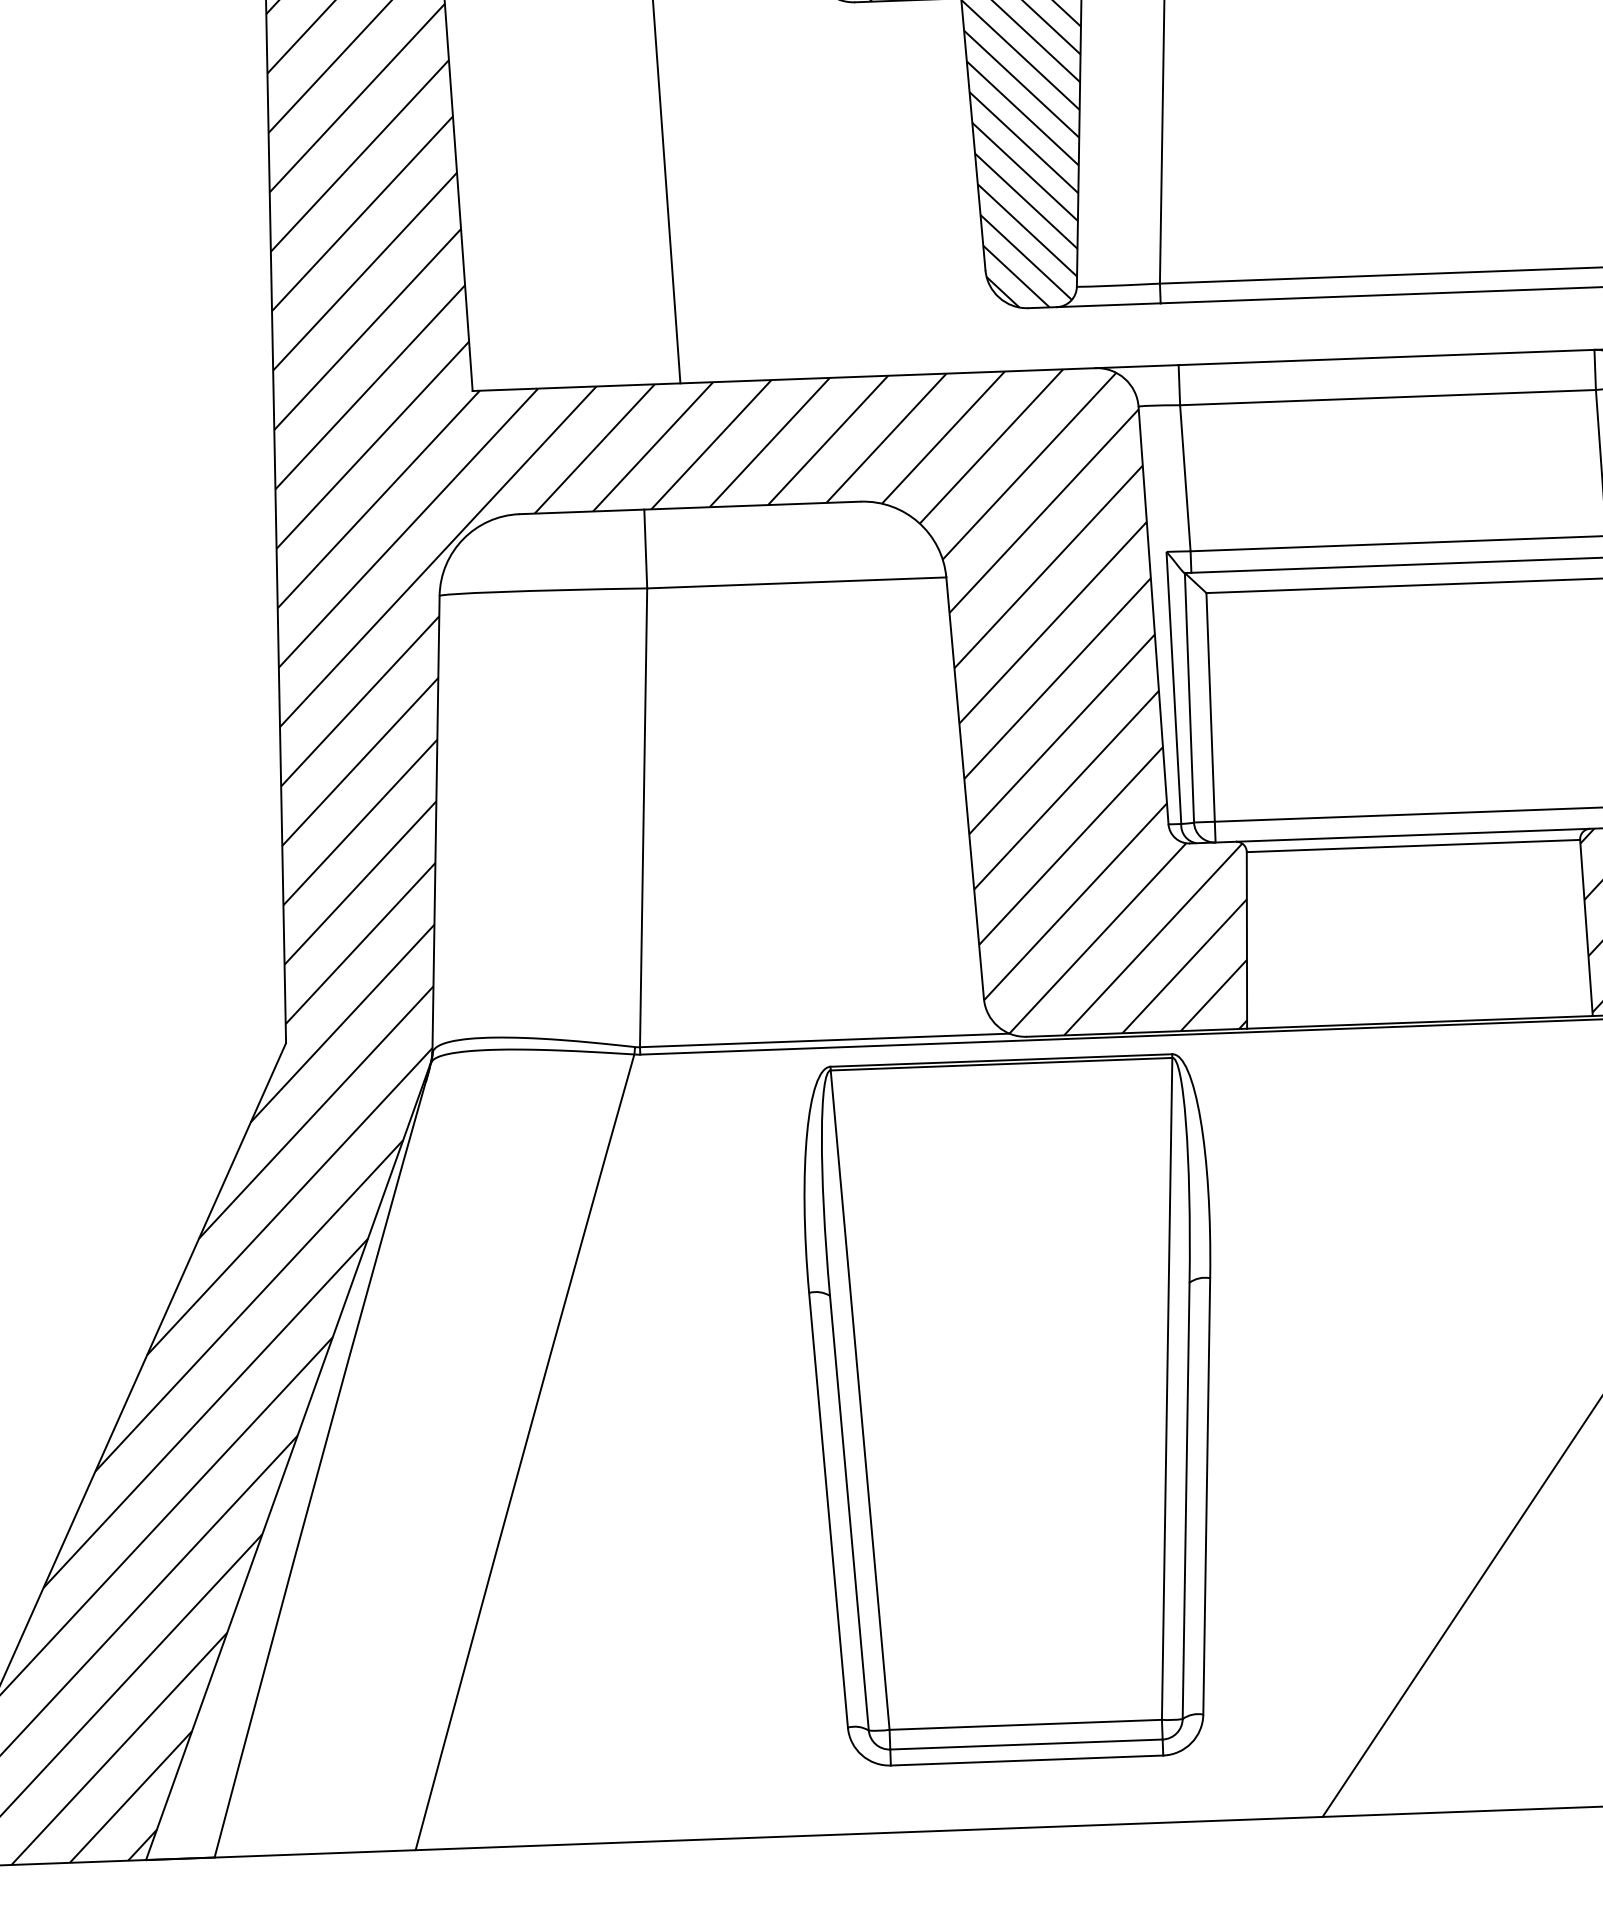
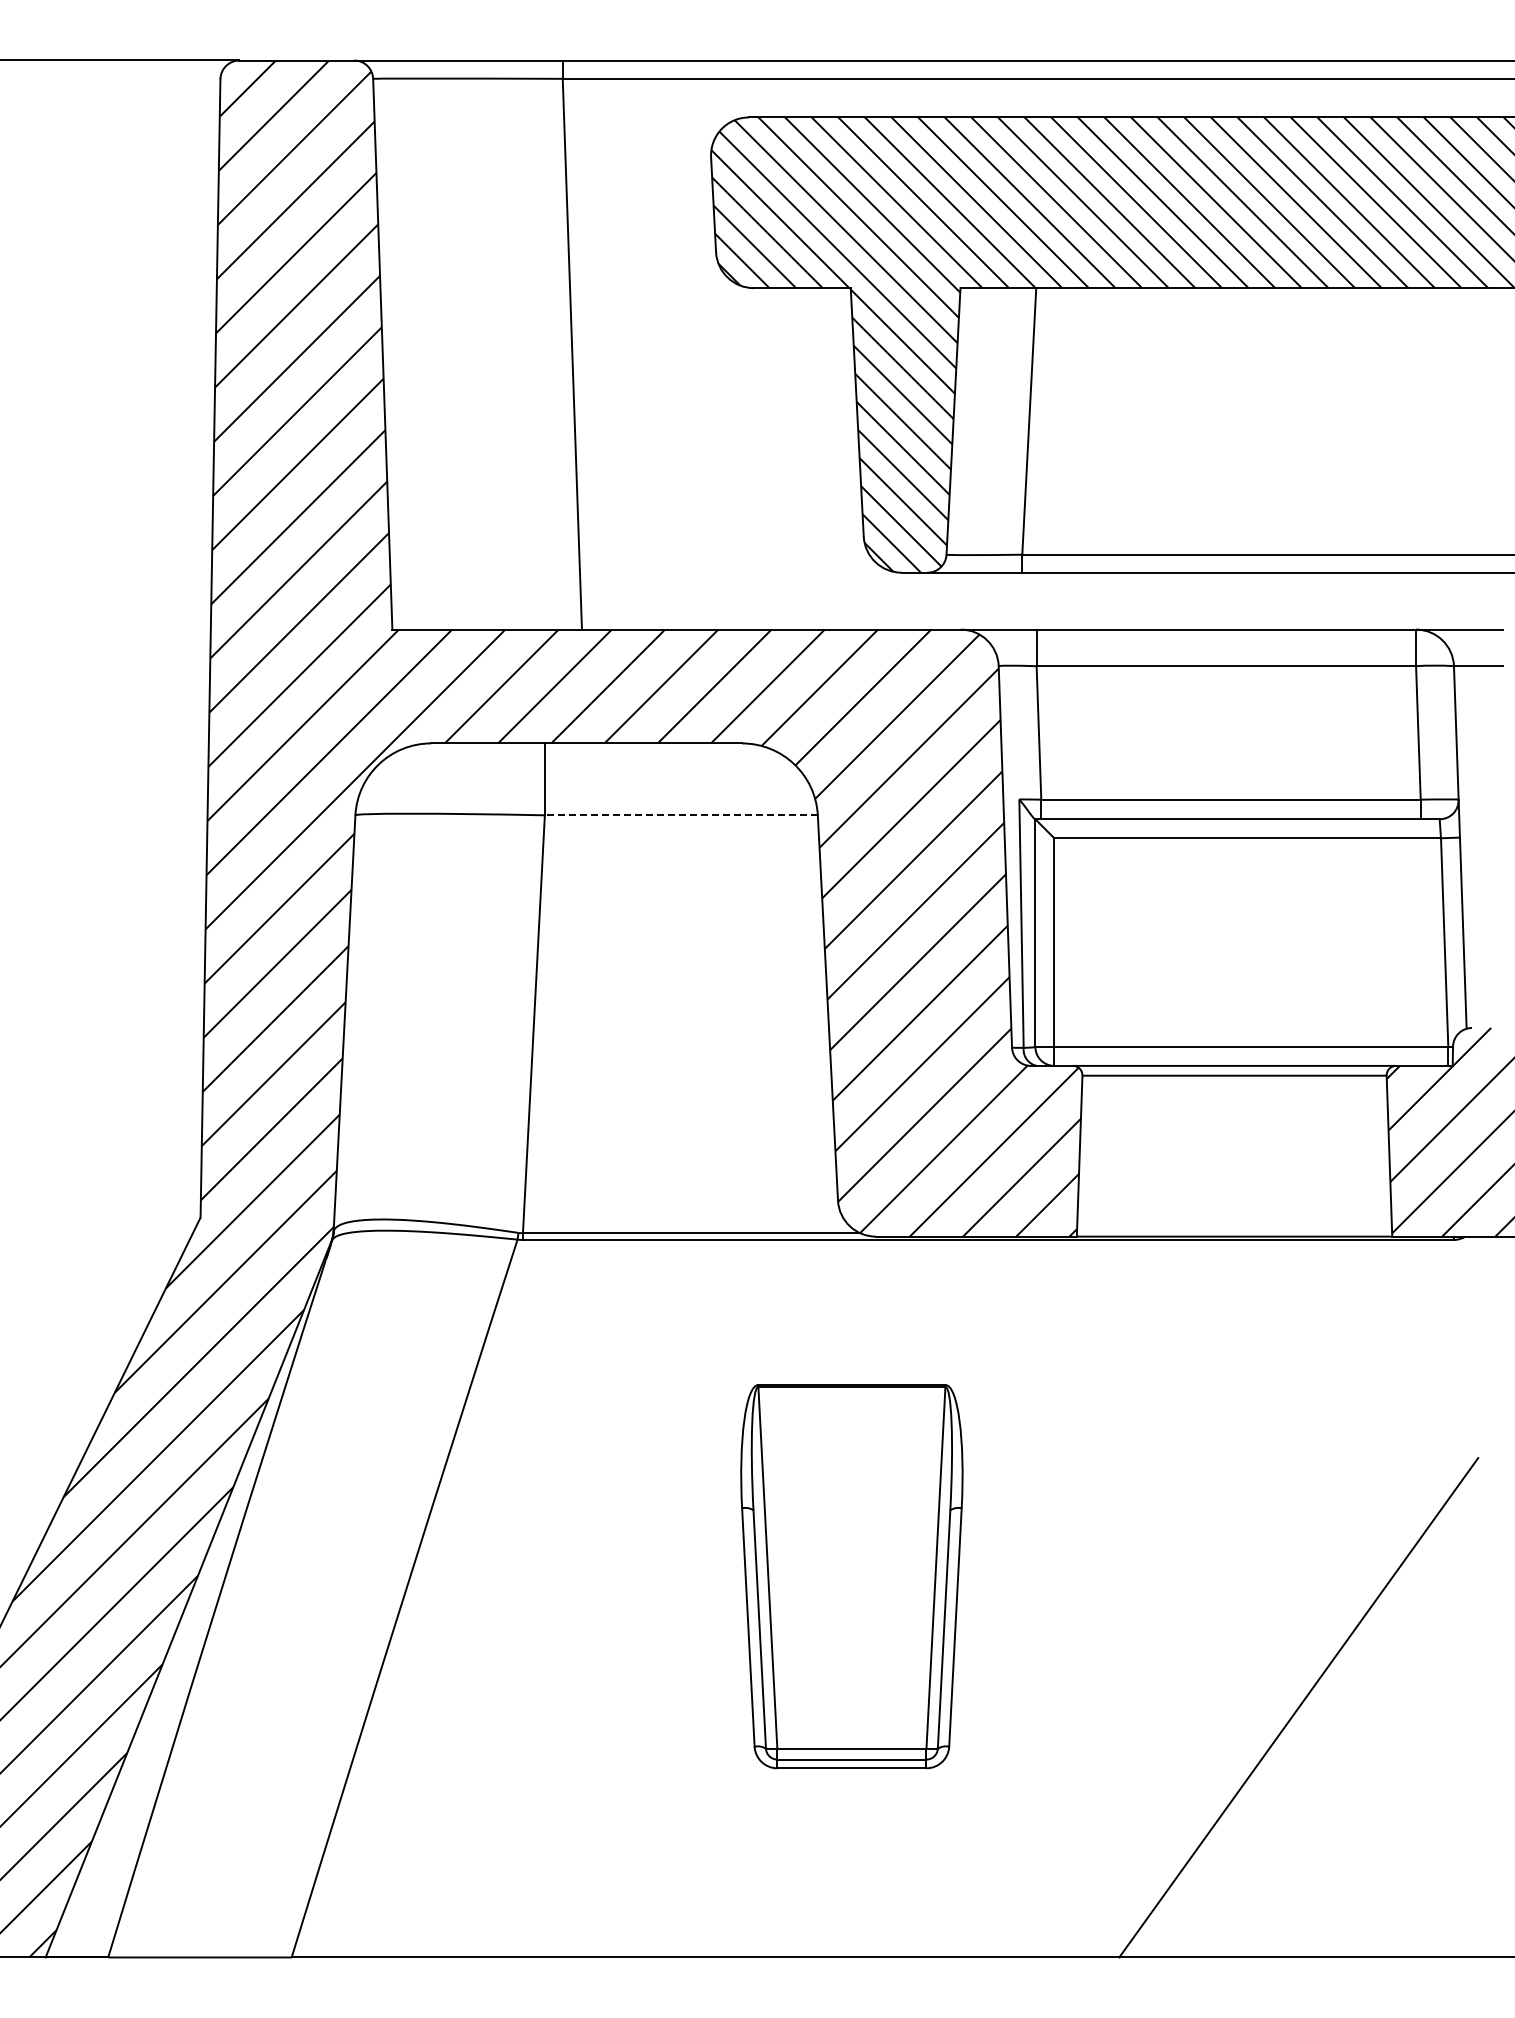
line: (795, 583) -> (680, 815), solid -> dashed
part: (1013, 1410) -> (851, 1576), size x0.6

